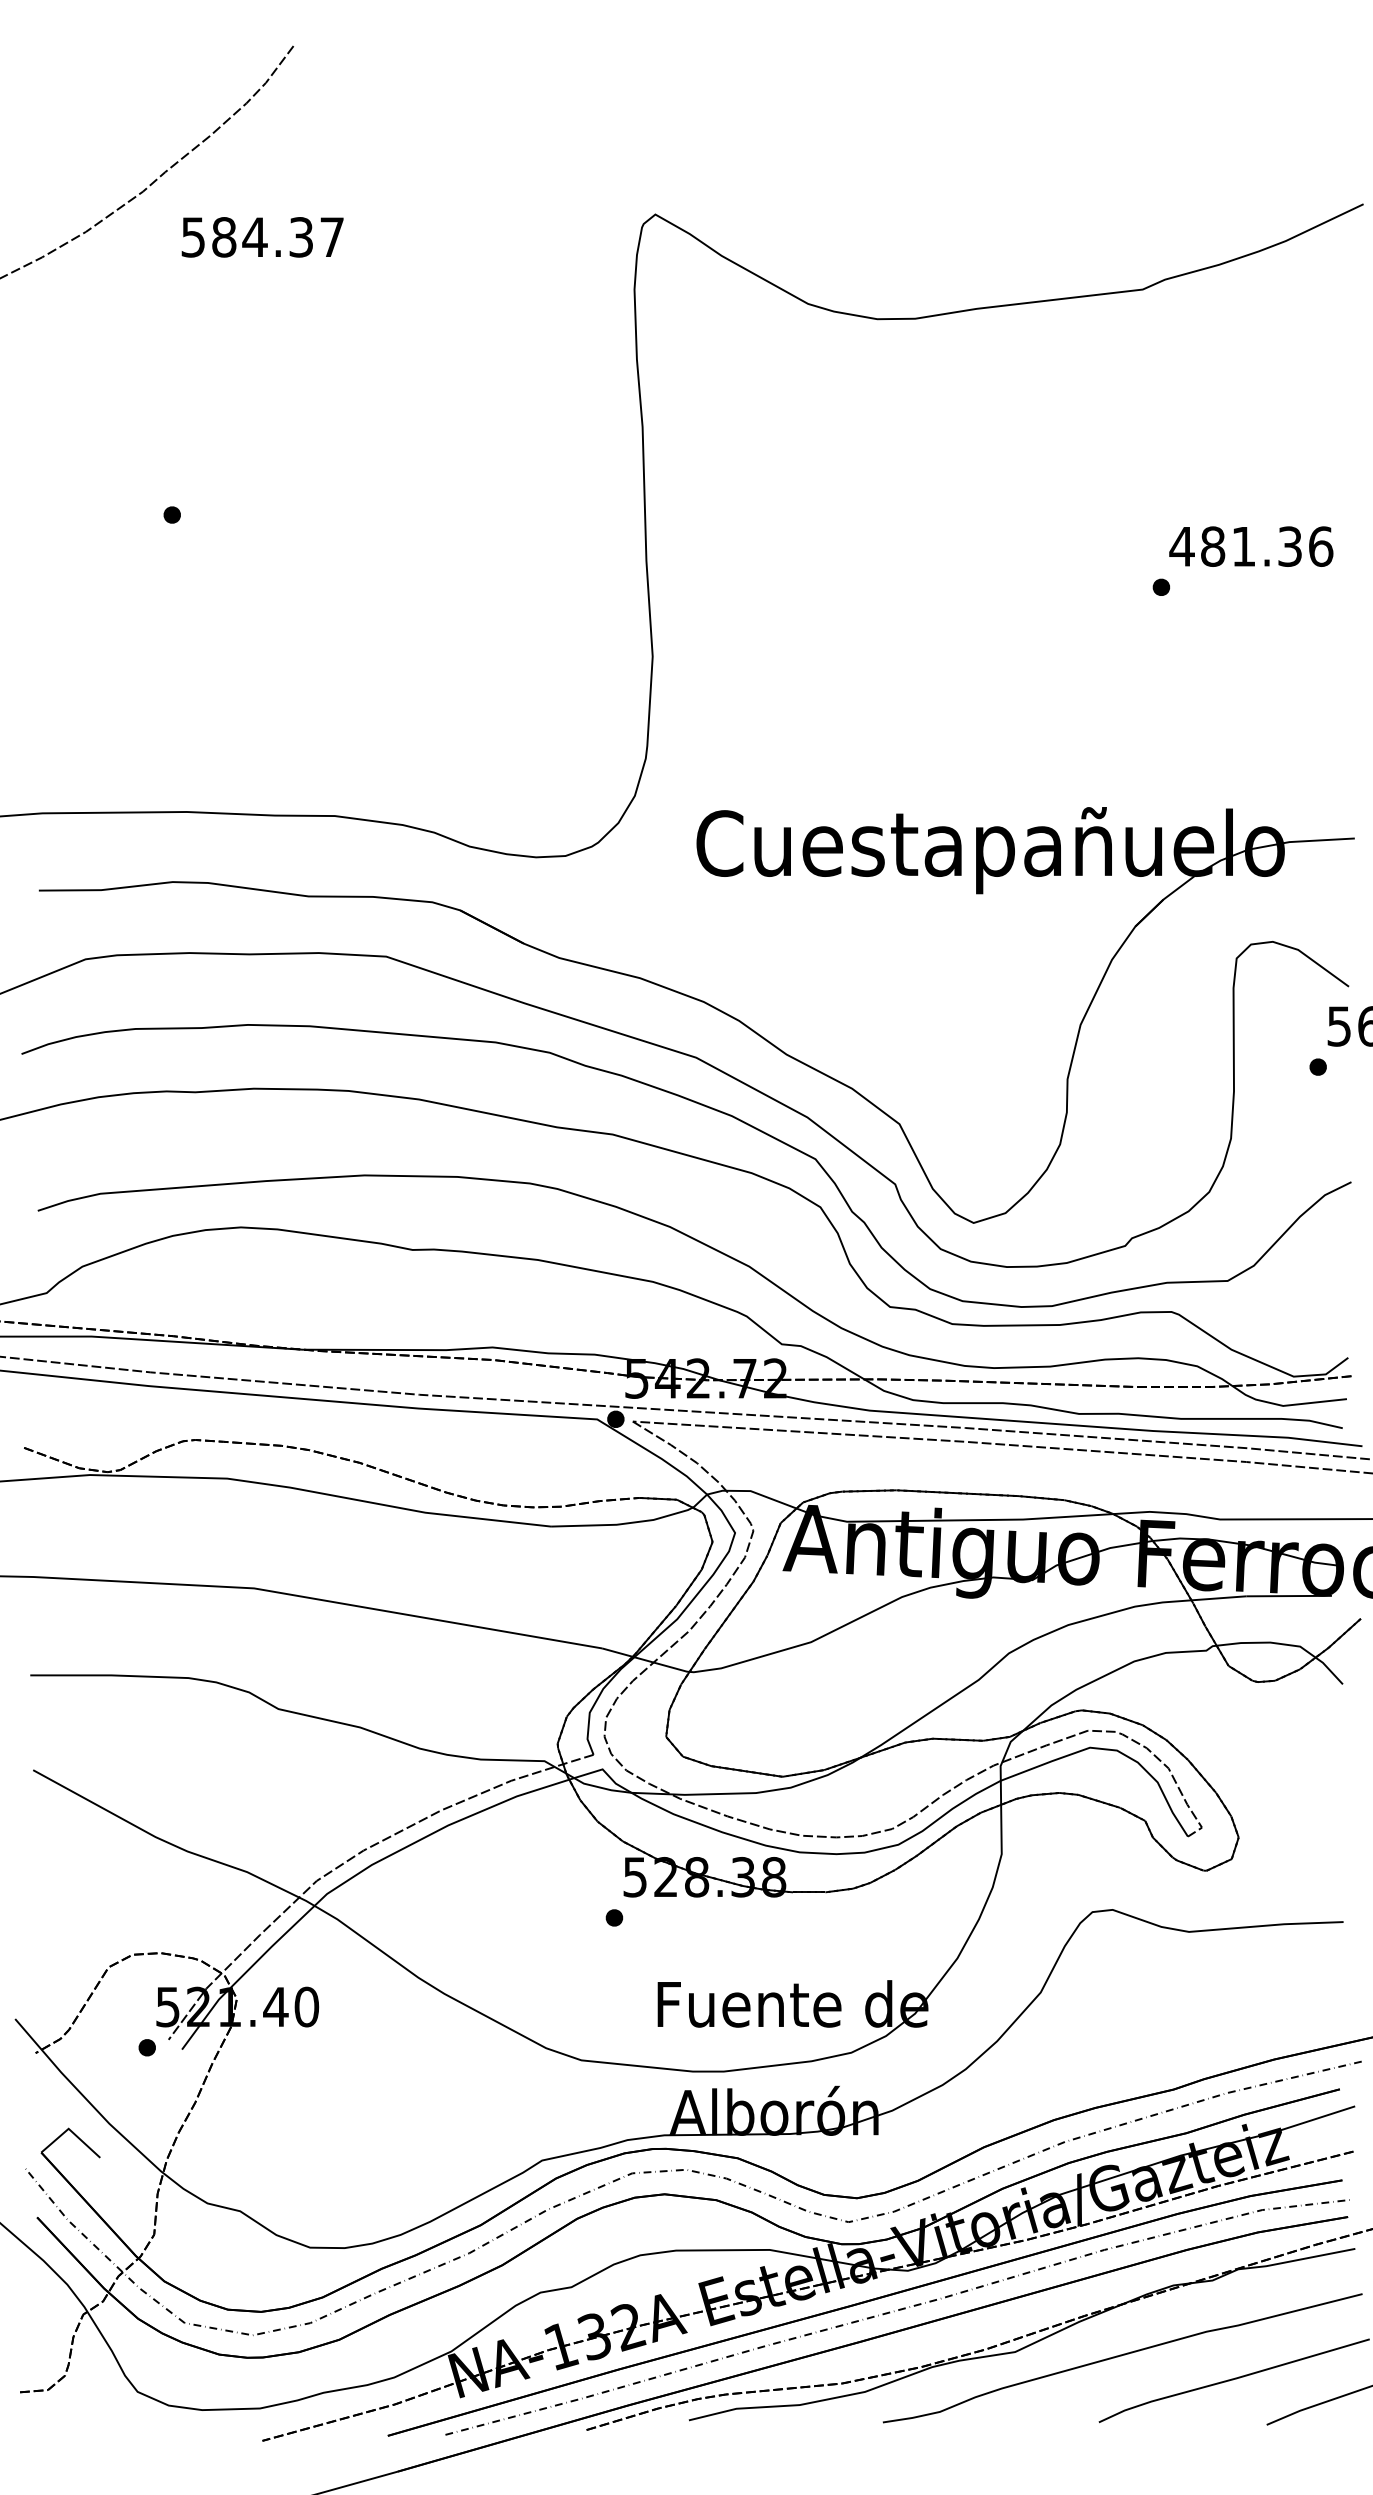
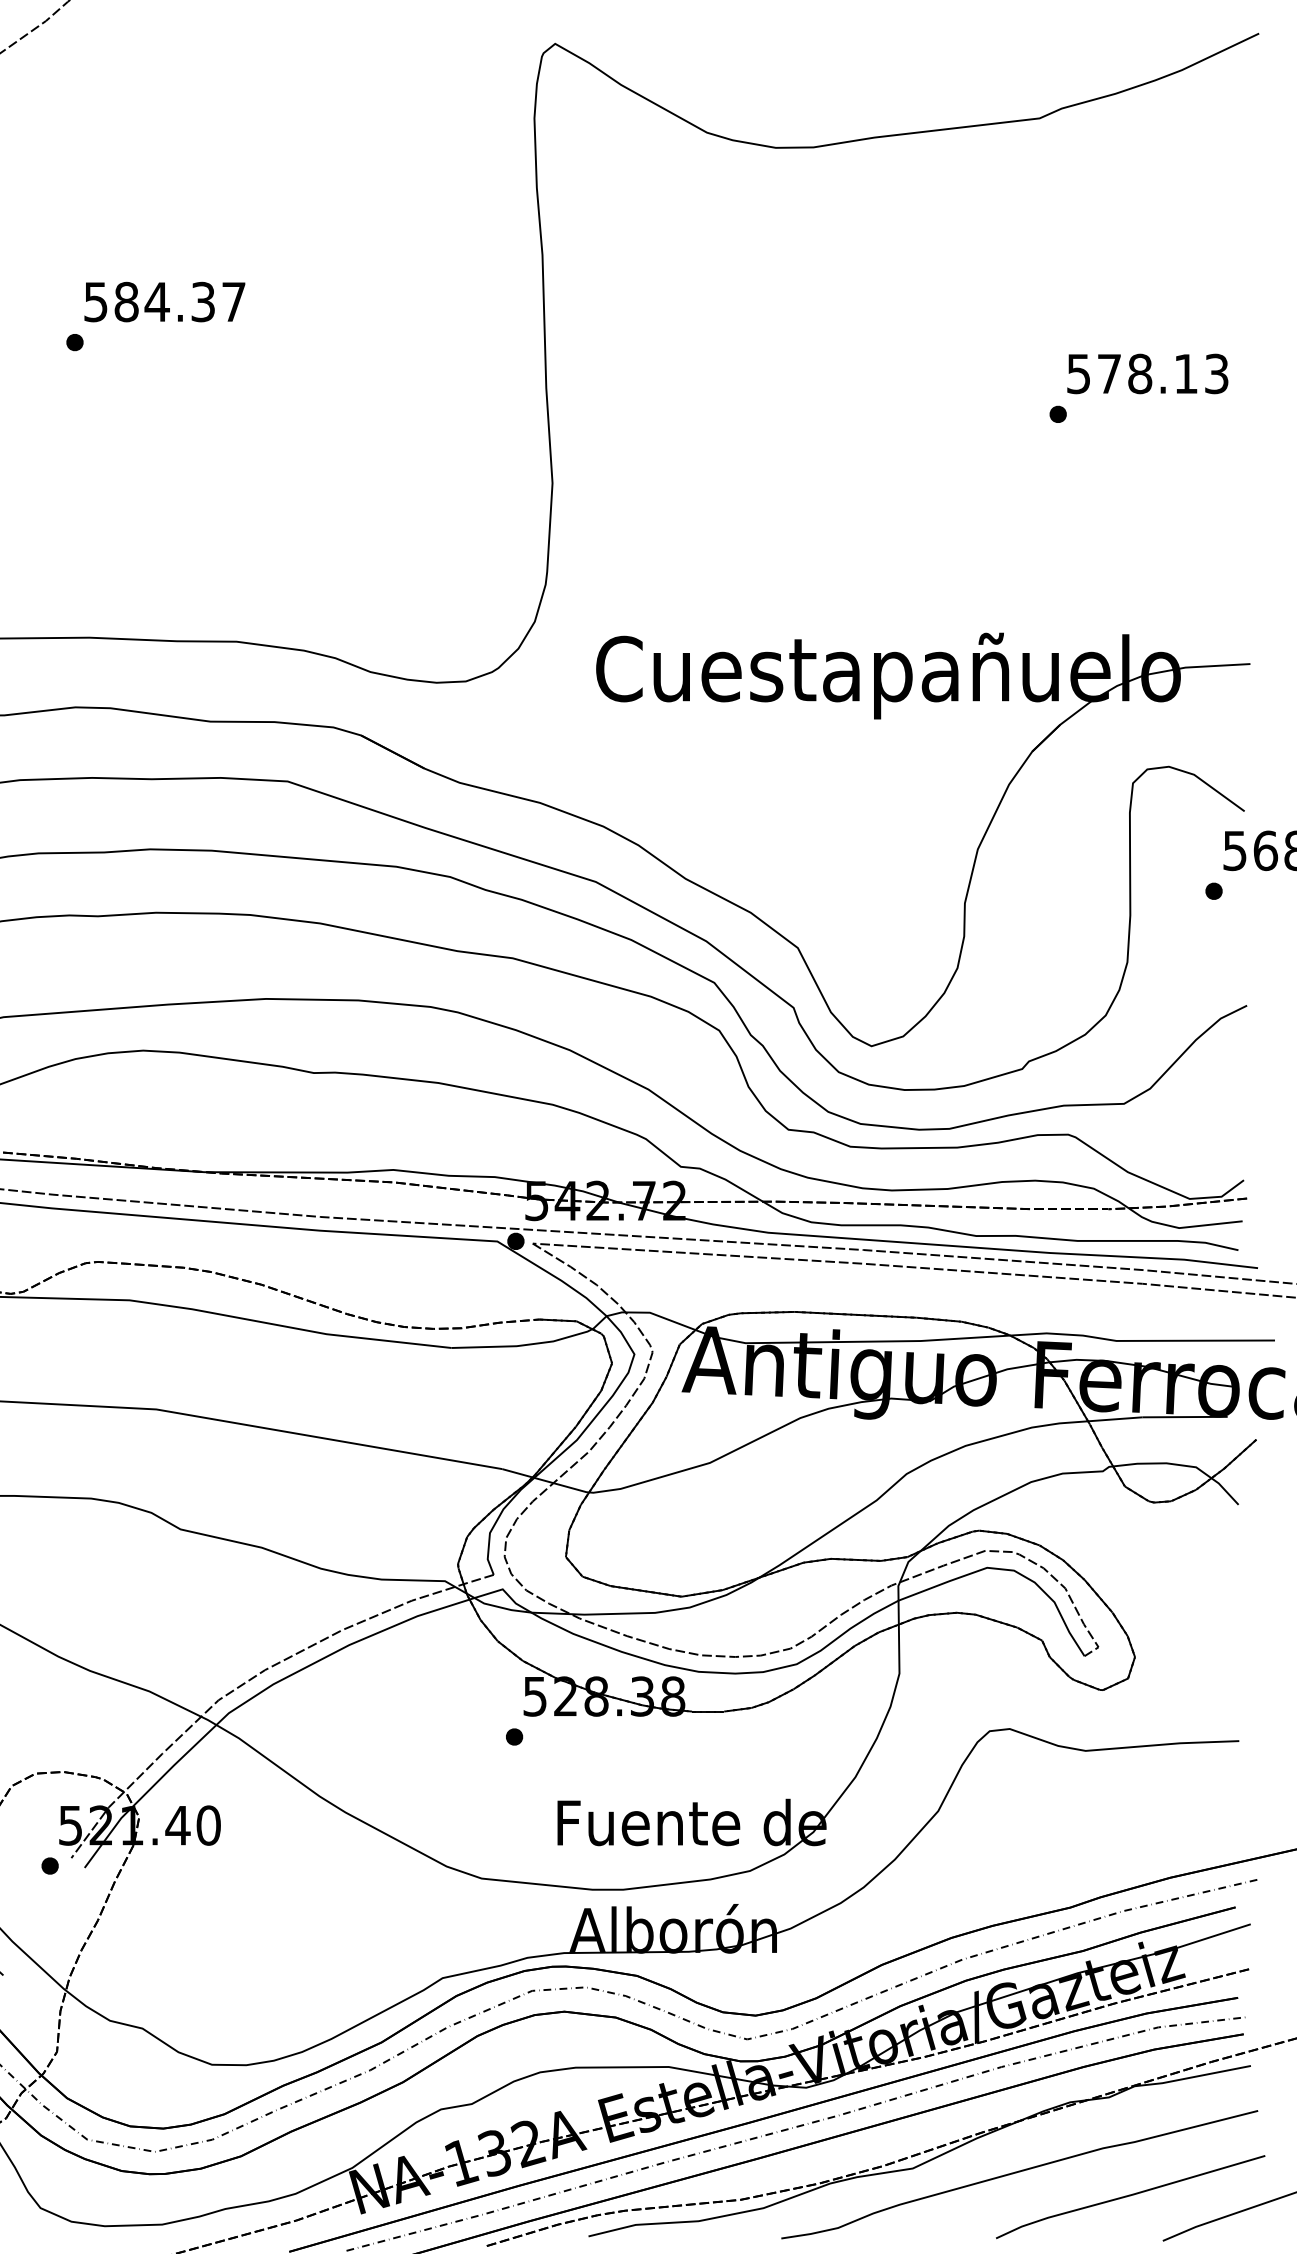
text: (262, 237) -> (164, 302), moved
text: (1251, 546) -> (1147, 373), 481.36 -> 578.13

